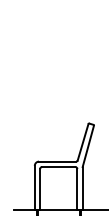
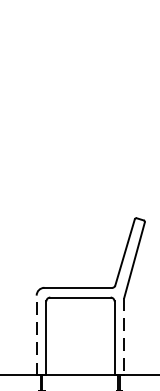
line: (34, 187) -> (36, 335), solid -> dashed
line: (82, 188) -> (123, 336), solid -> dashed

